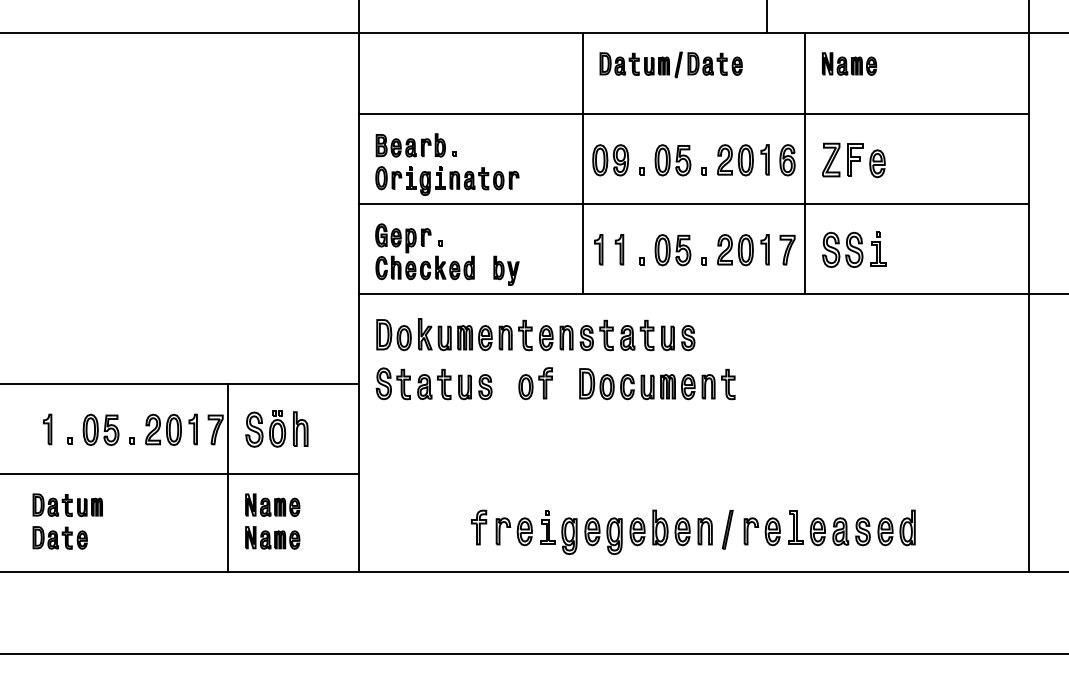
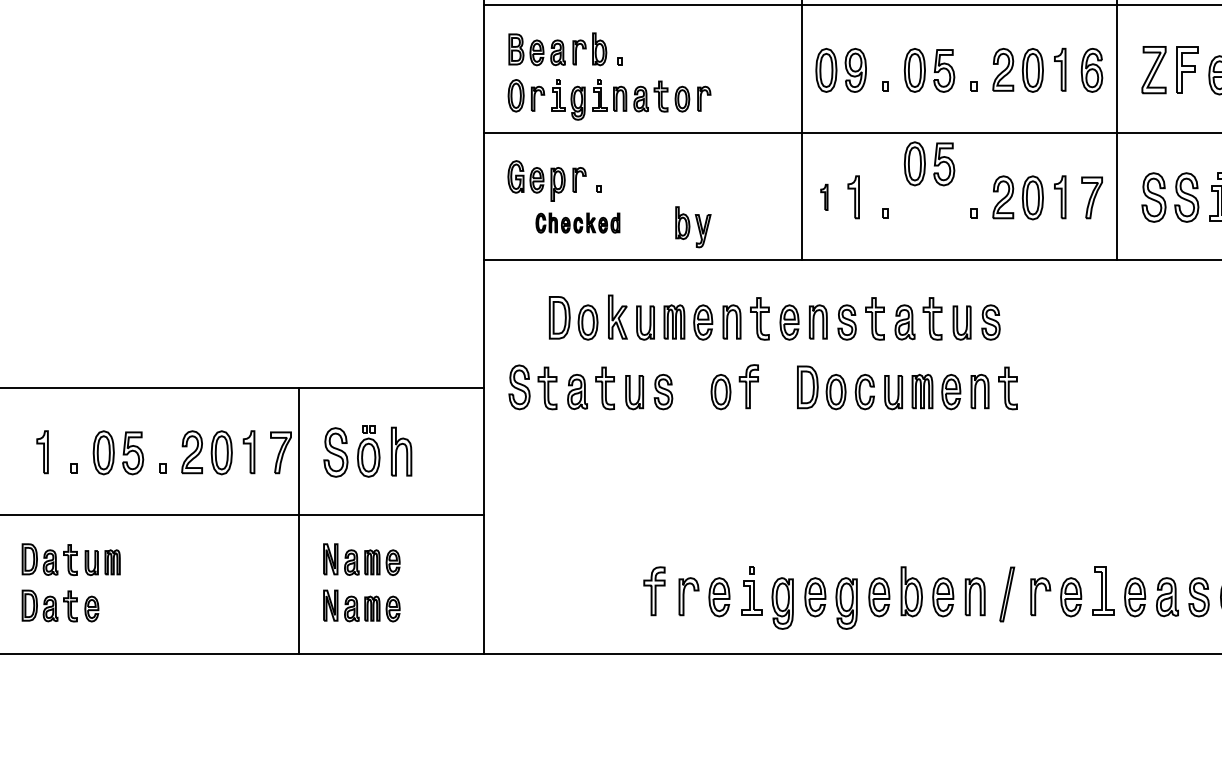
part: (598, 249) -> (823, 196), size x0.6
part: (672, 250) -> (928, 164), moved
part: (424, 267) -> (577, 222), size x0.6
part: (535, 334) -> (774, 317), moved

